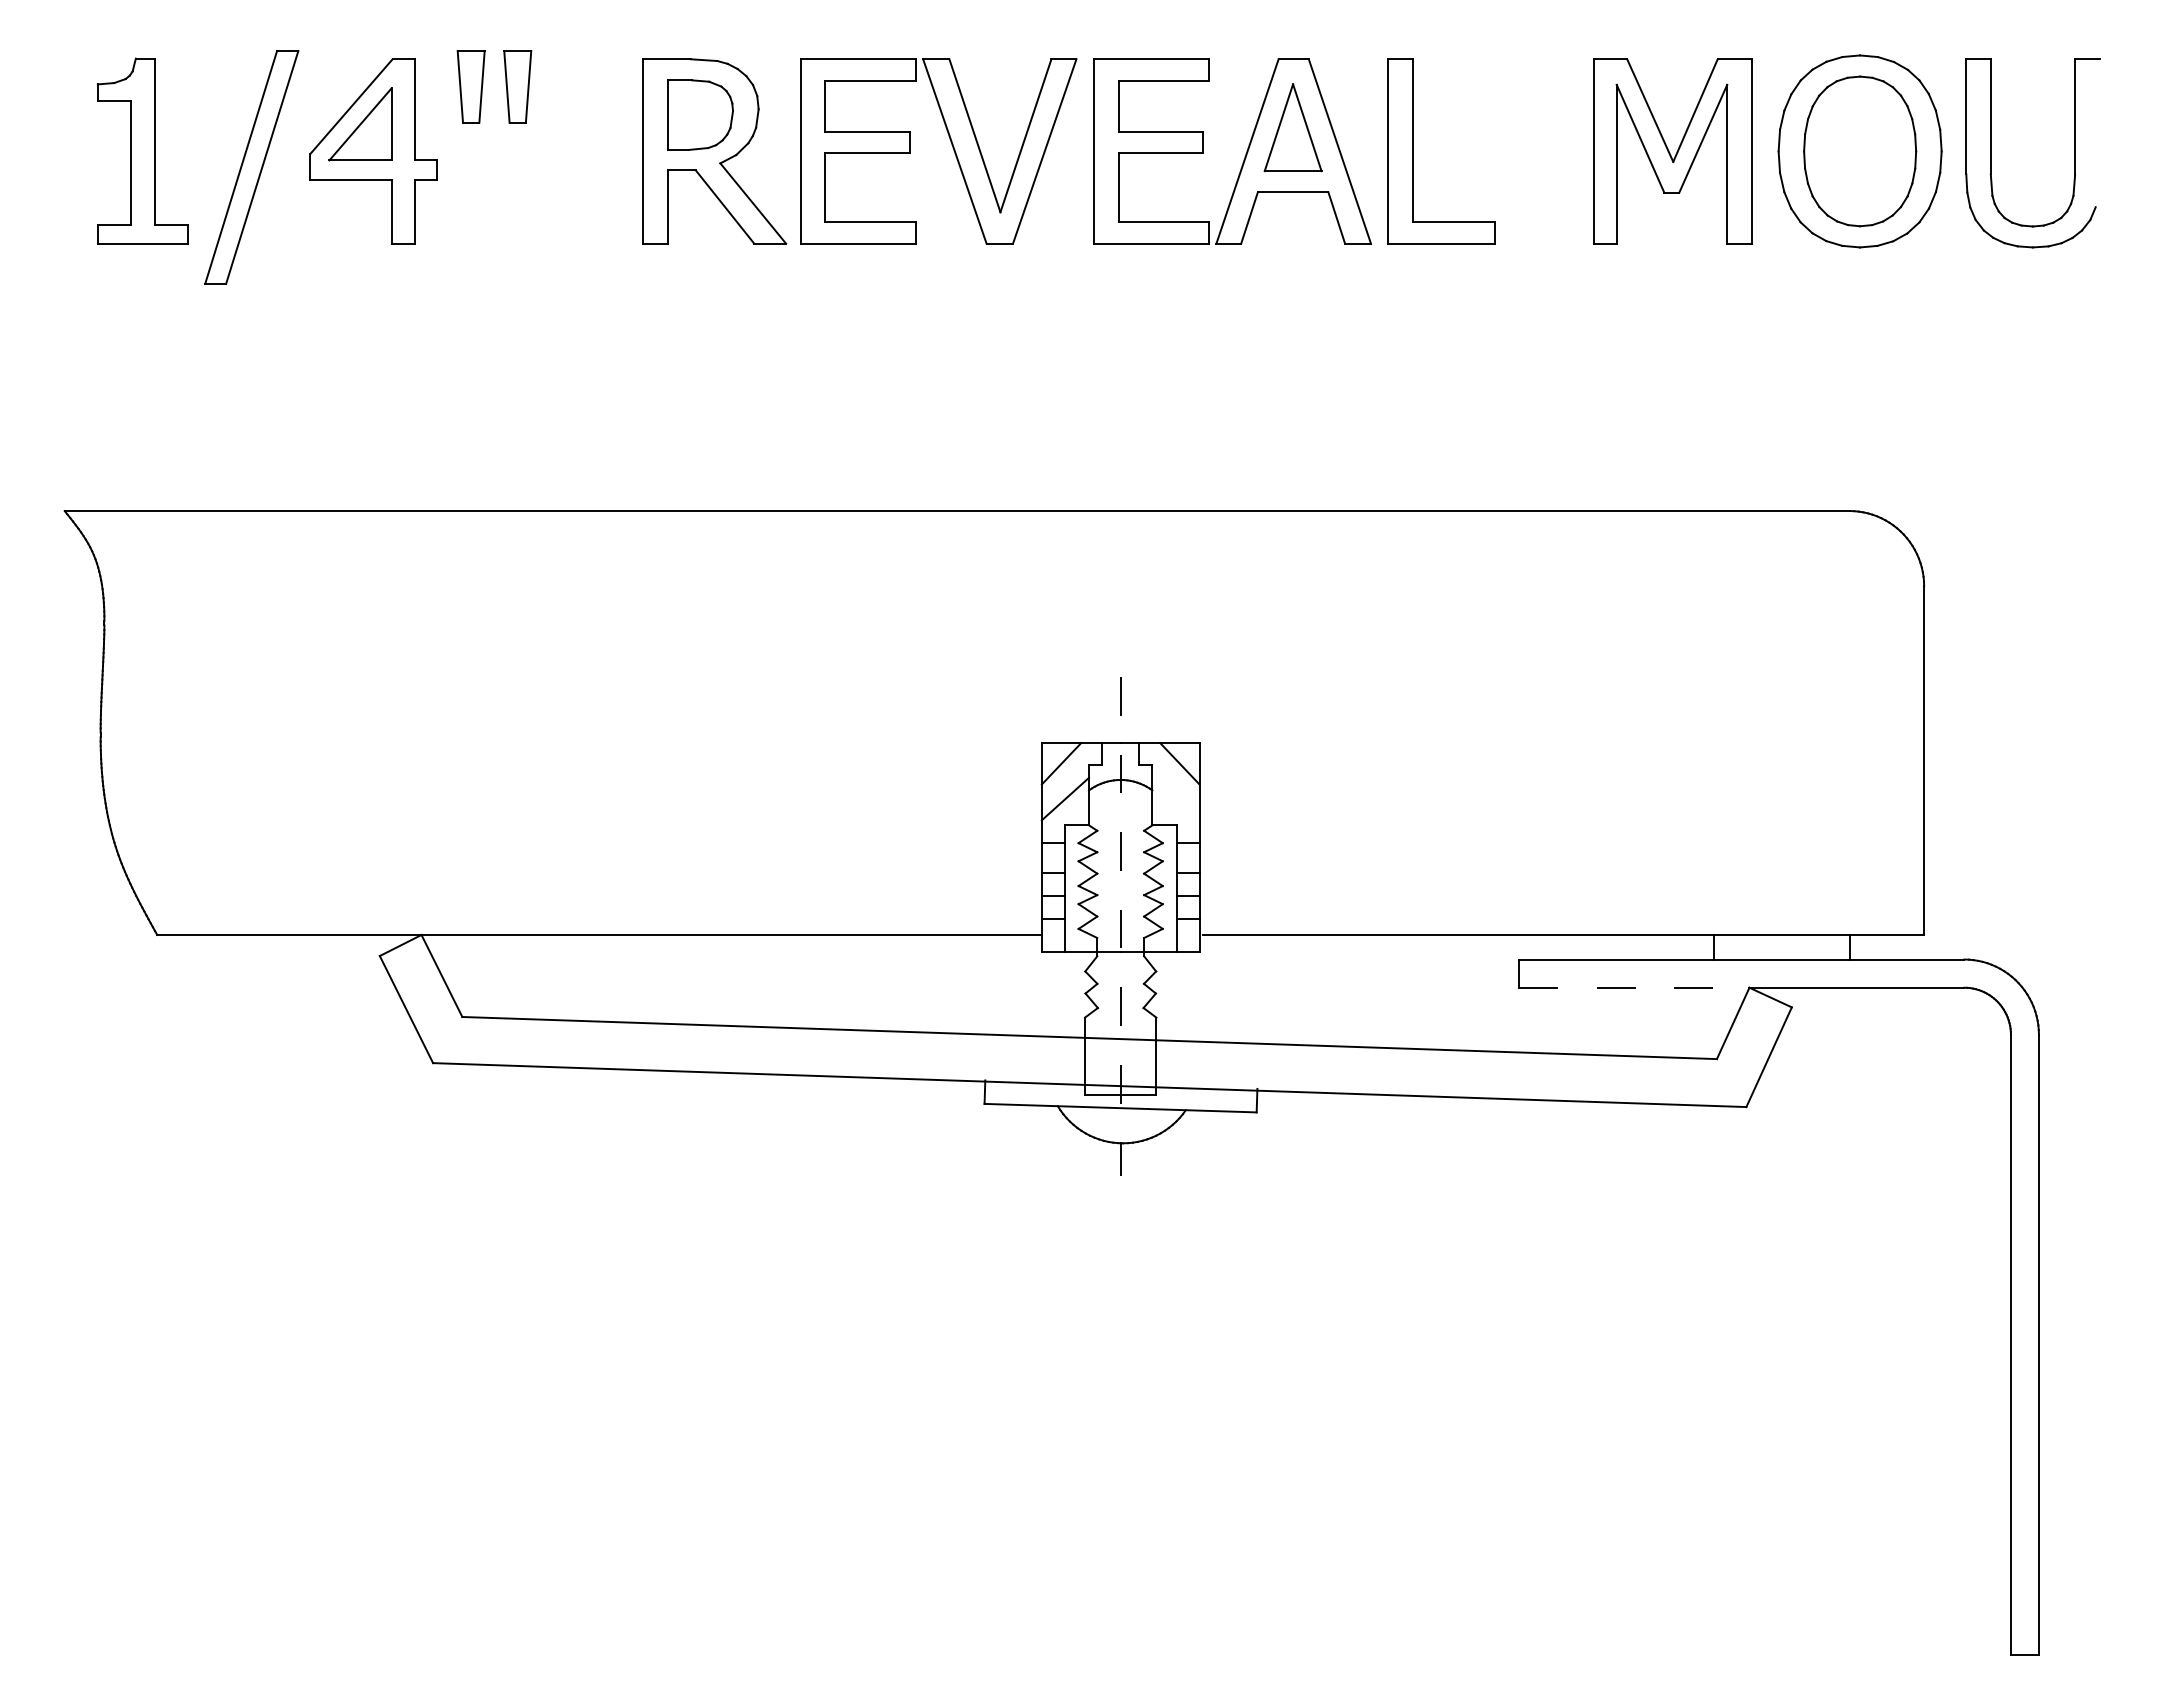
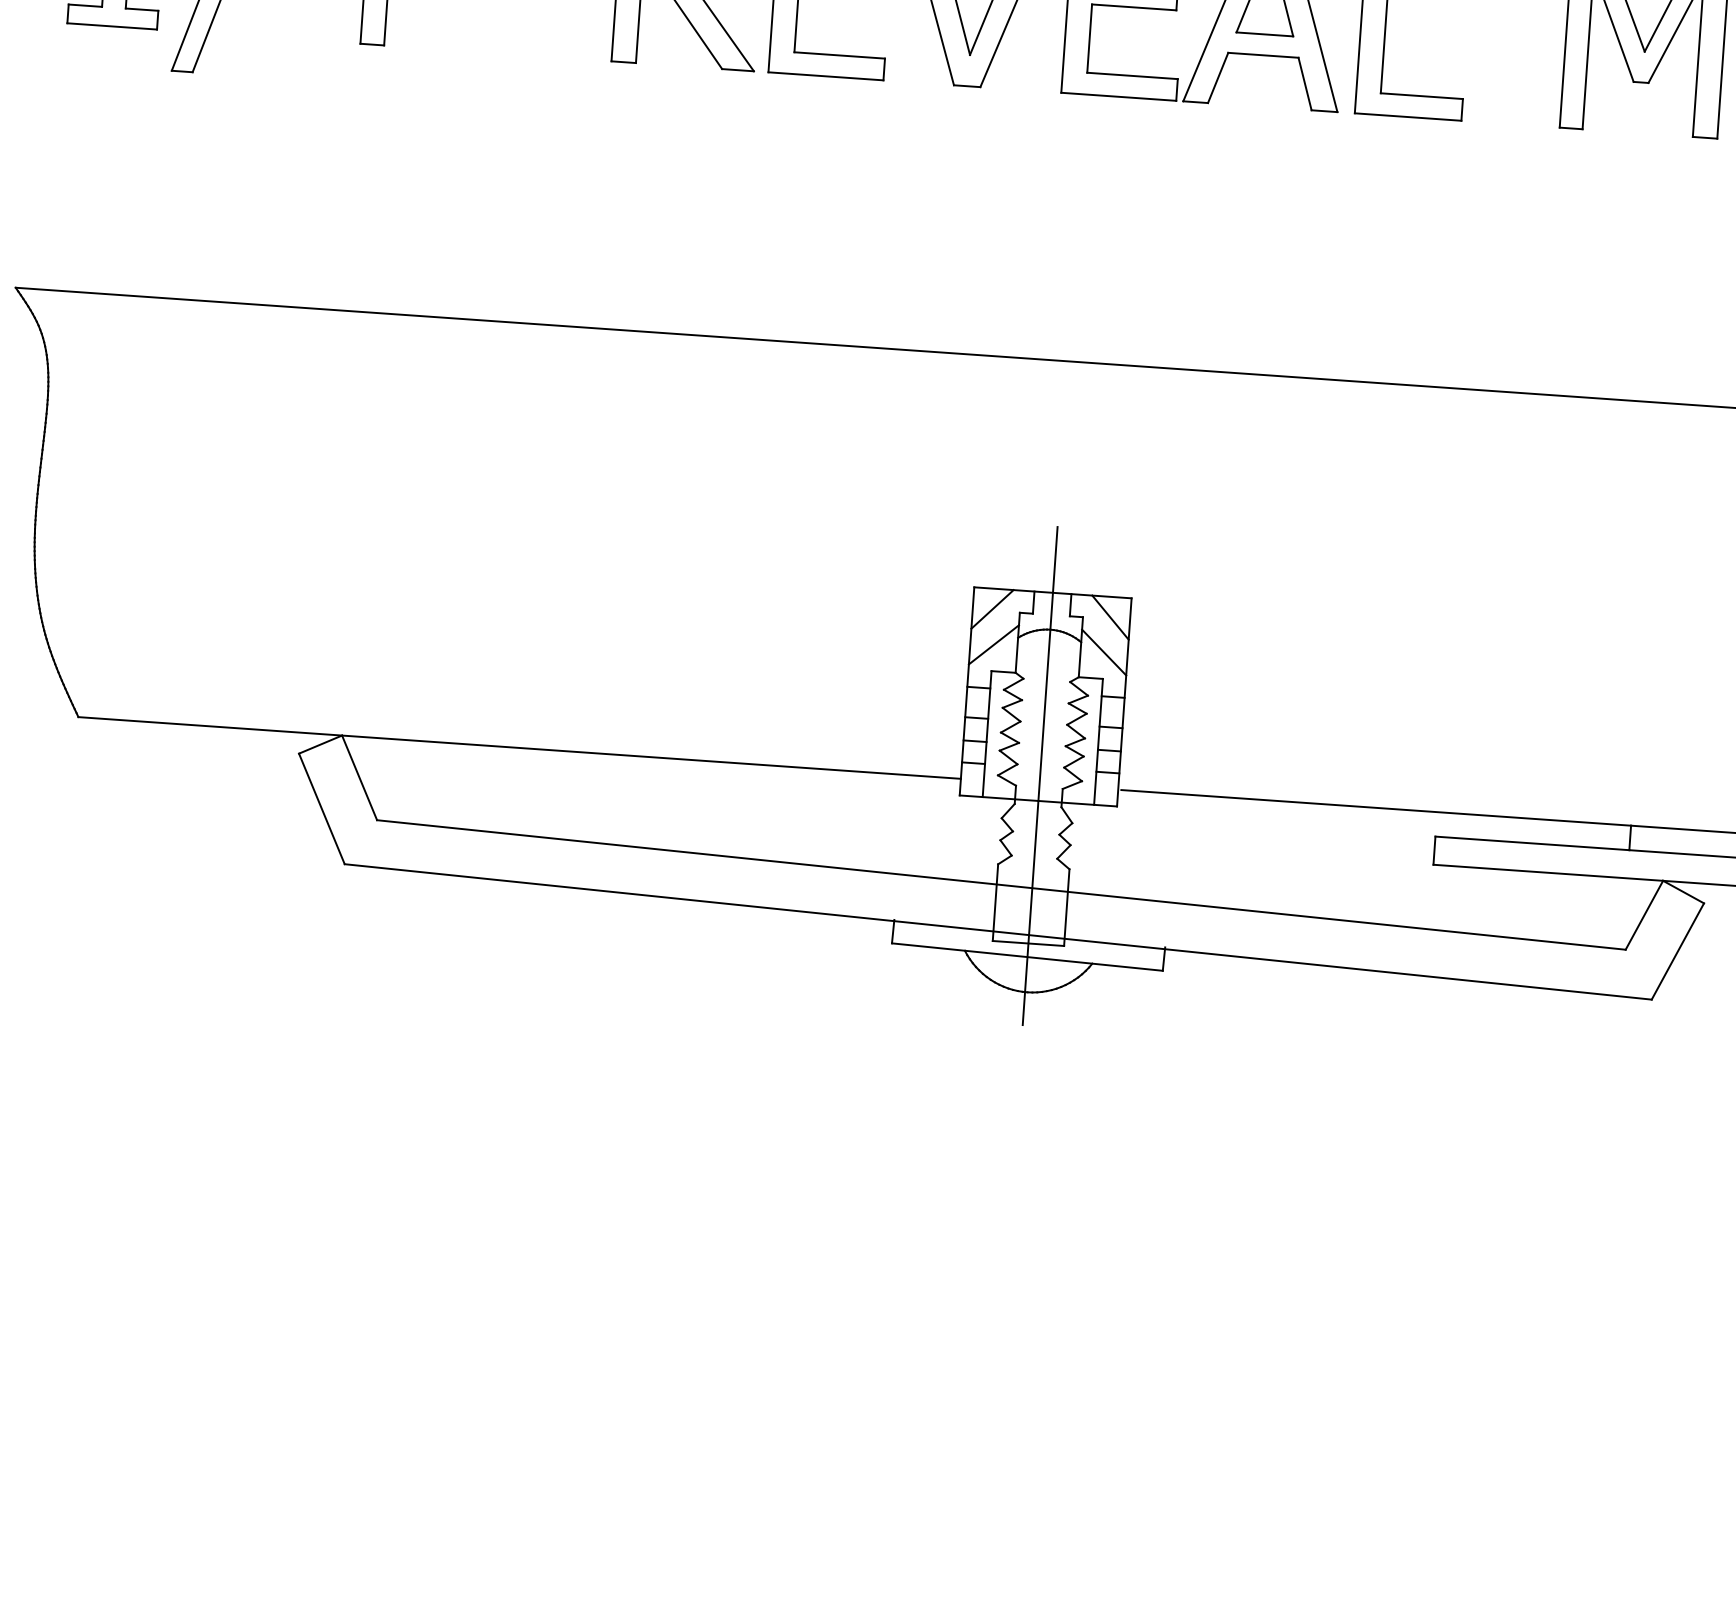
line: (1175, 798) -> (1103, 652), added
line: (1120, 926) -> (1039, 775), dashed -> solid
line: (1634, 987) -> (1548, 872), dashed -> solid

